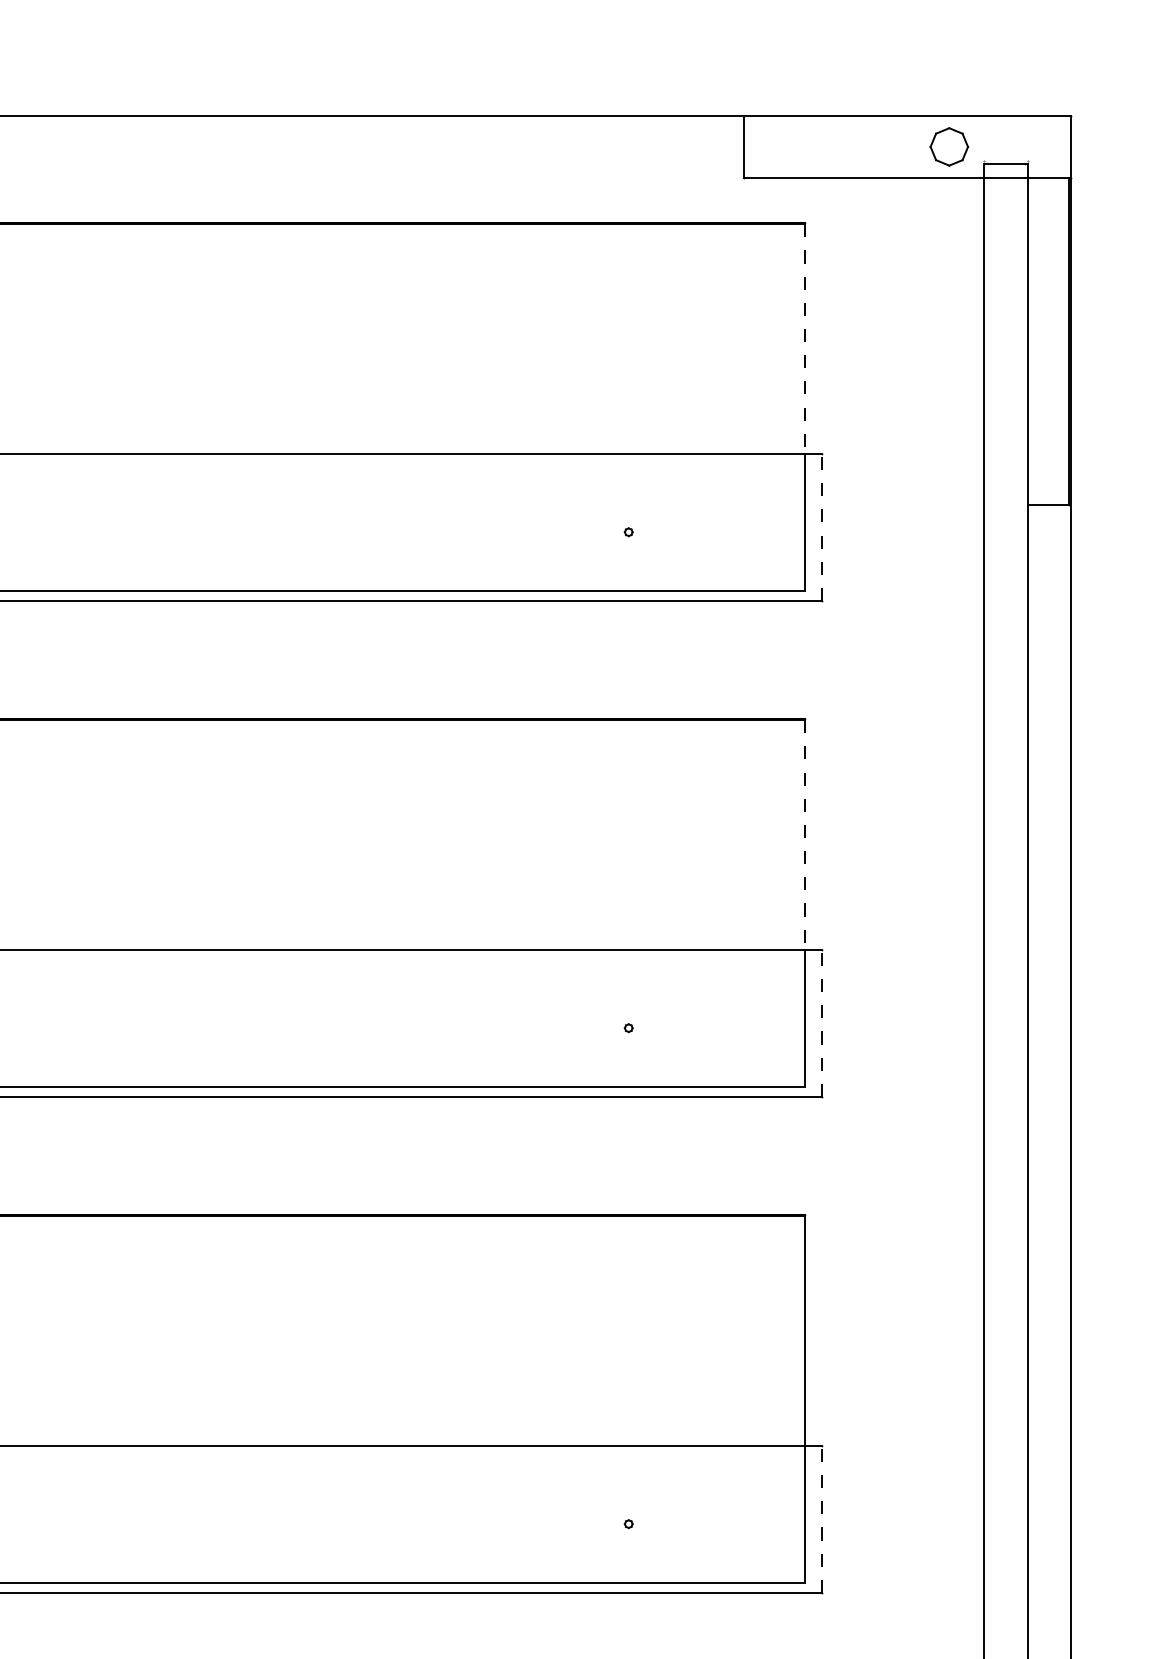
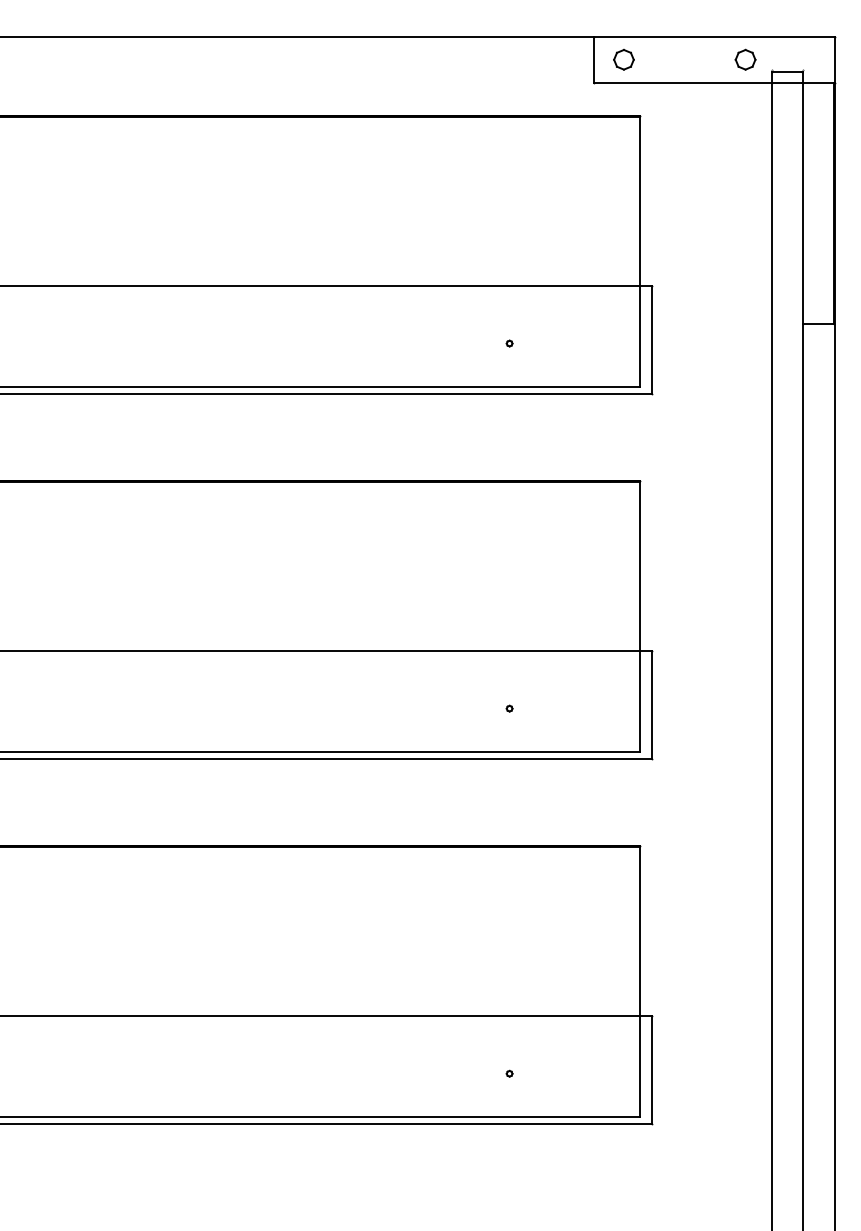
part: (783, 146) -> (623, 59), added
part: (949, 146) -> (745, 59), size x0.71
line: (805, 339) -> (639, 201), dashed -> solid
line: (821, 526) -> (651, 339), dashed -> solid
line: (805, 835) -> (639, 566), dashed -> solid
line: (821, 1022) -> (651, 704), dashed -> solid
line: (821, 1518) -> (651, 1069), dashed -> solid

